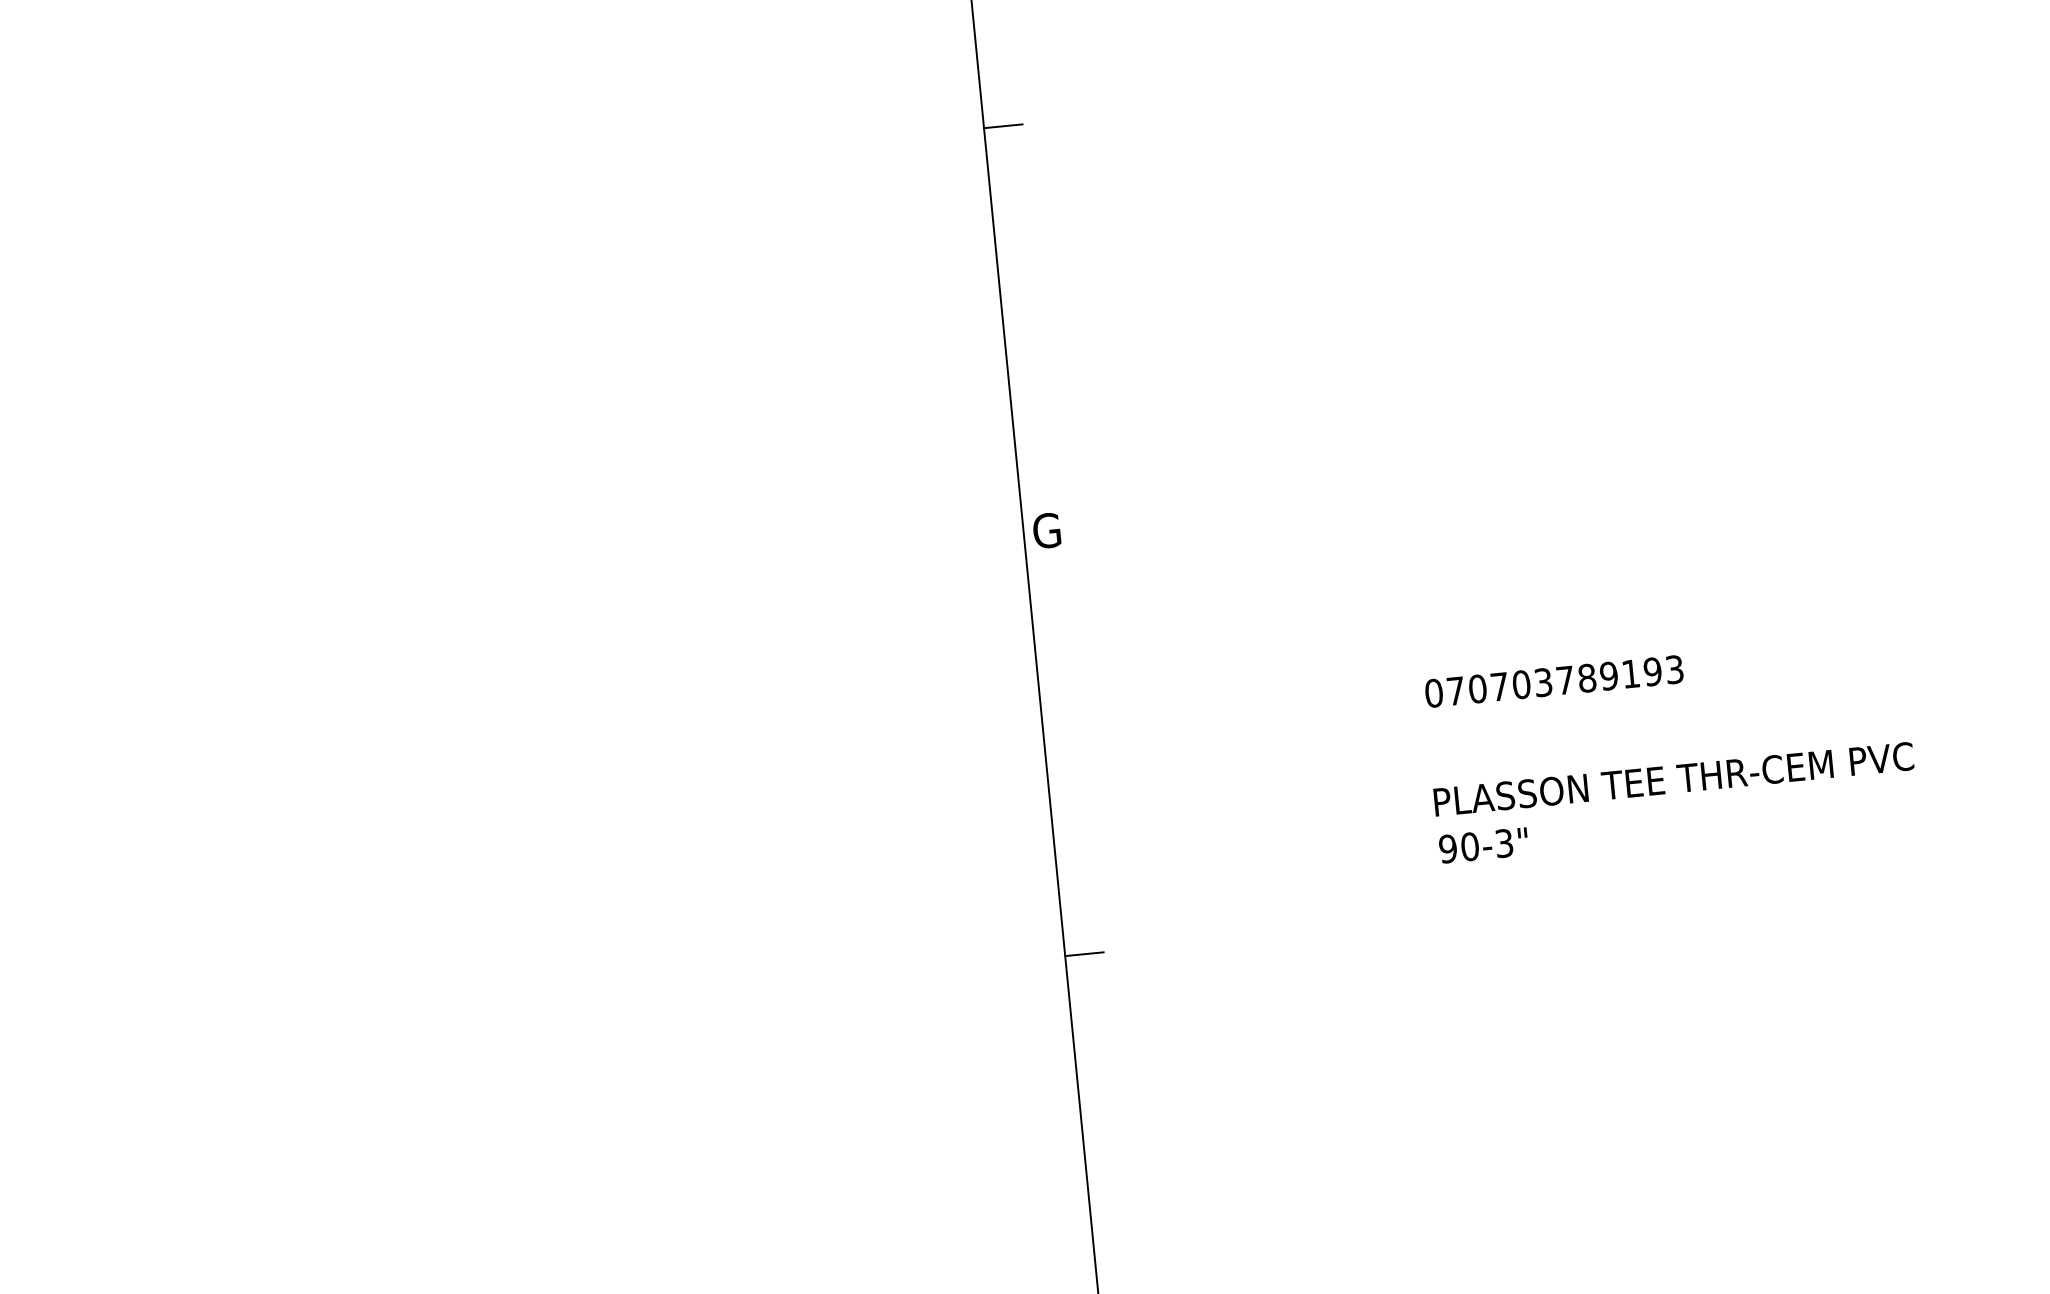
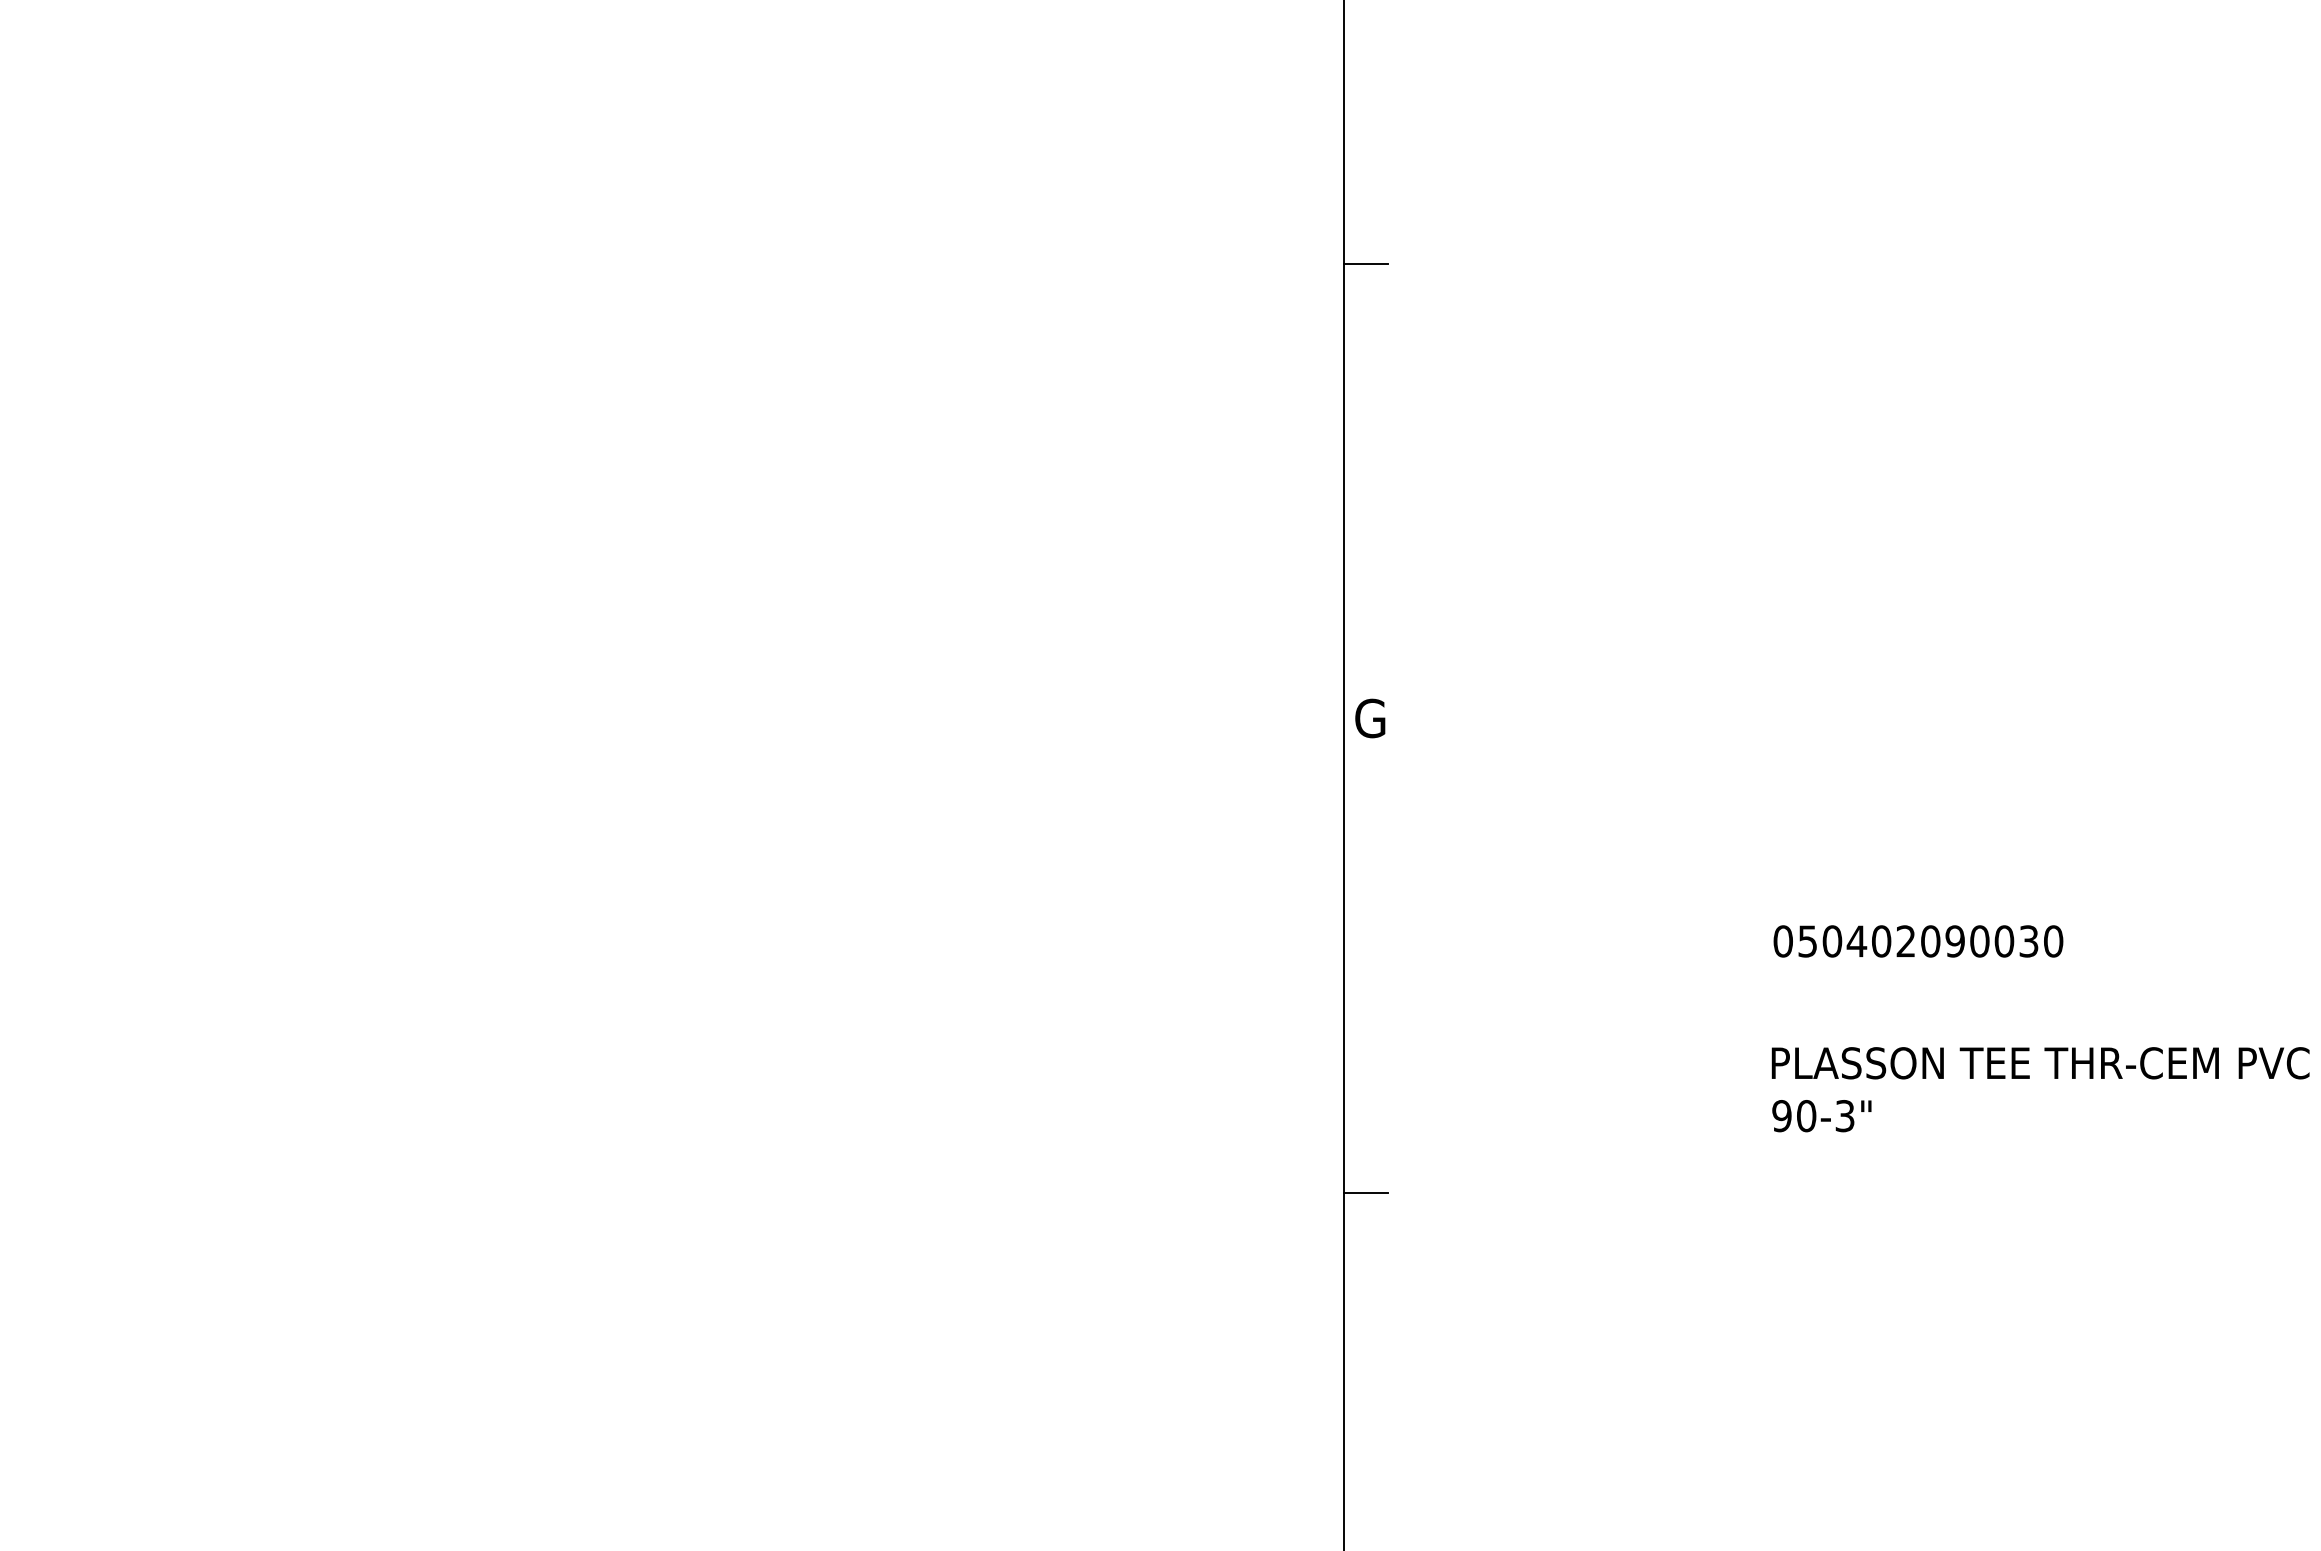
text: (1565, 680) -> (1930, 941), 070703789193 -> 050402090030

